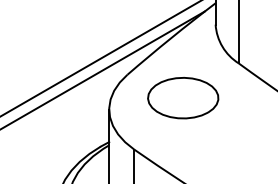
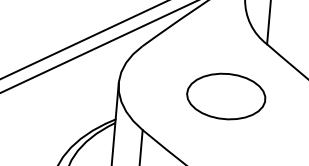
part: (183, 98) -> (226, 96), moved

